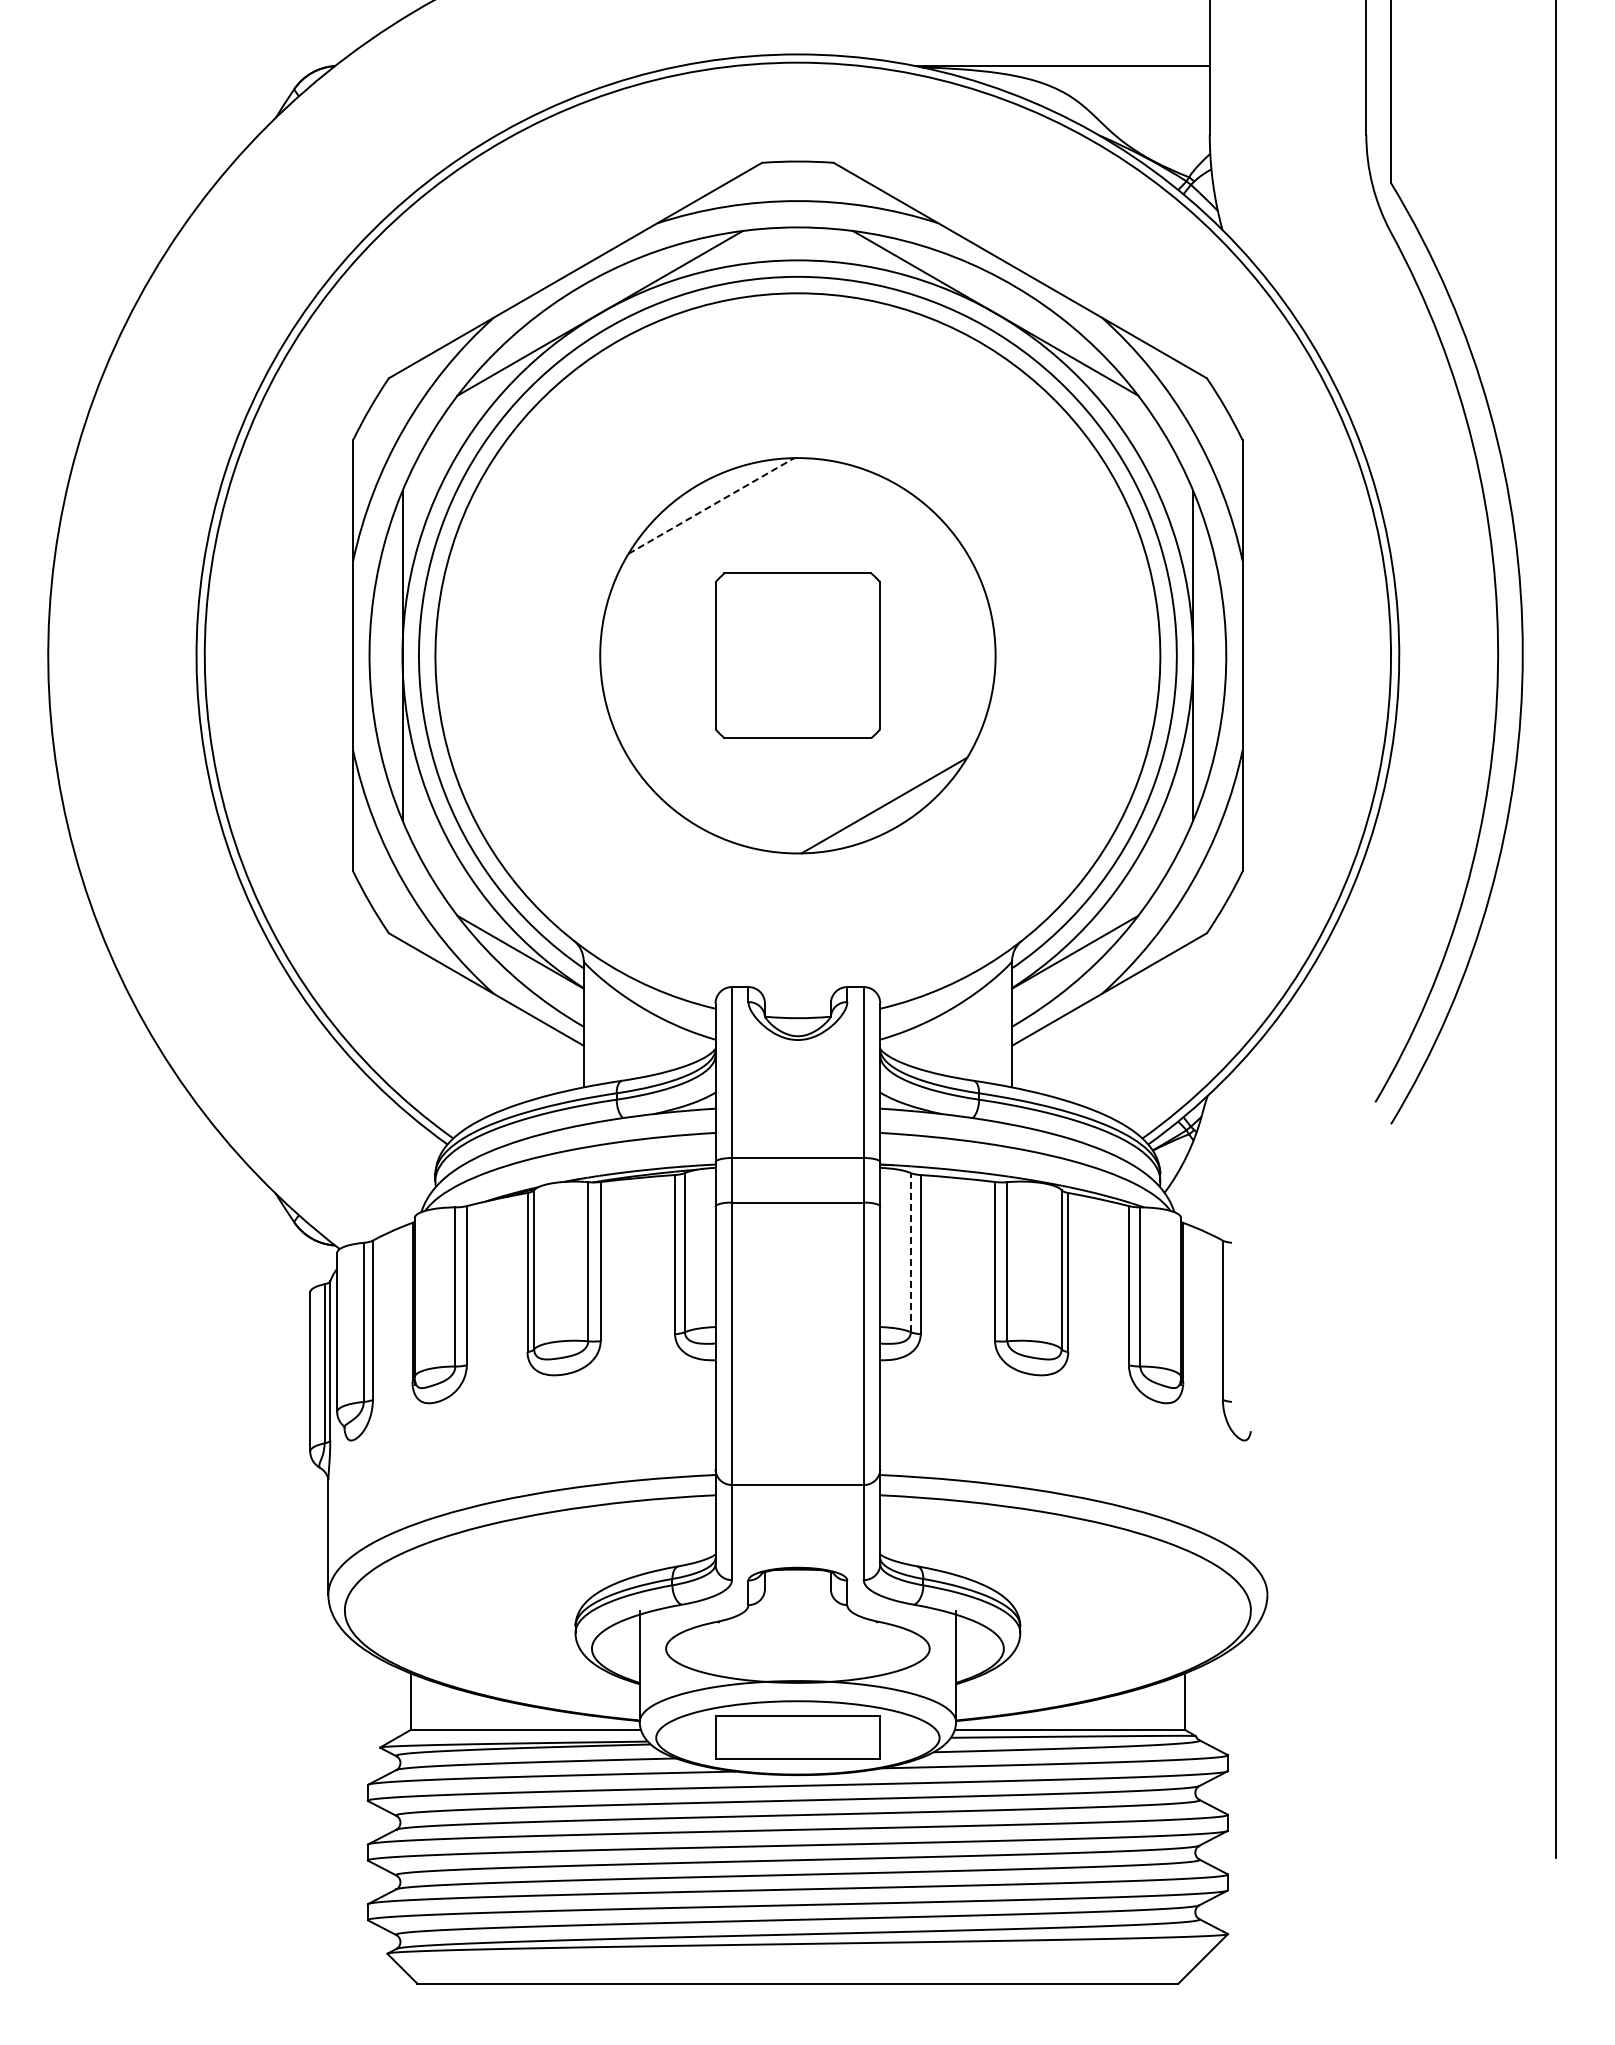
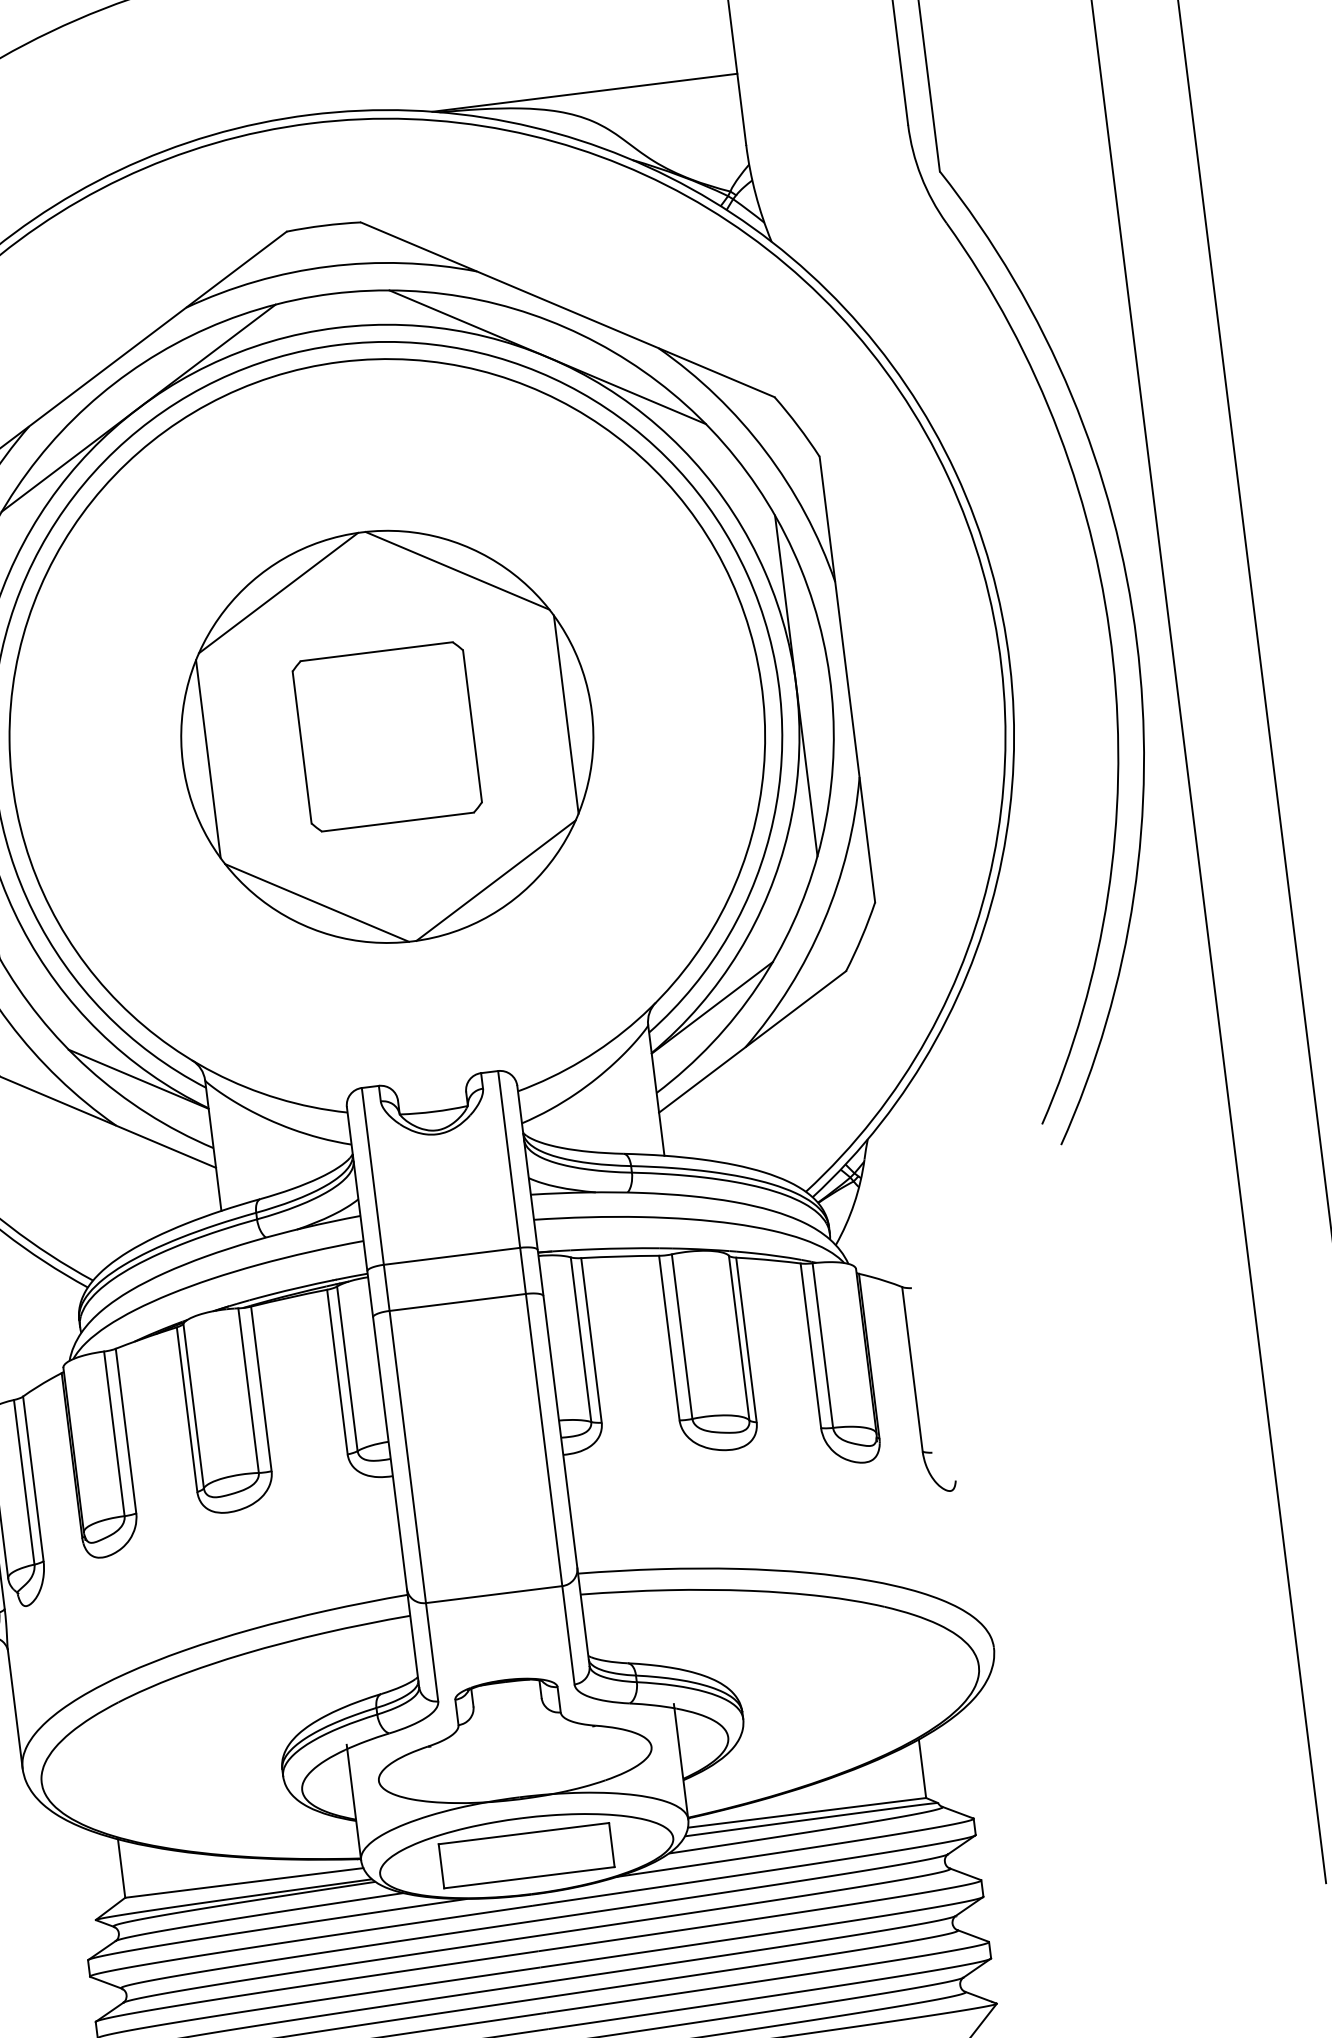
line: (711, 505) -> (278, 592), dashed -> solid
line: (884, 505) -> (457, 570), added
line: (624, 655) -> (207, 758), added
line: (970, 655) -> (565, 714), added
line: (711, 805) -> (317, 902), added
line: (910, 1252) -> (580, 1339), dashed -> solid

